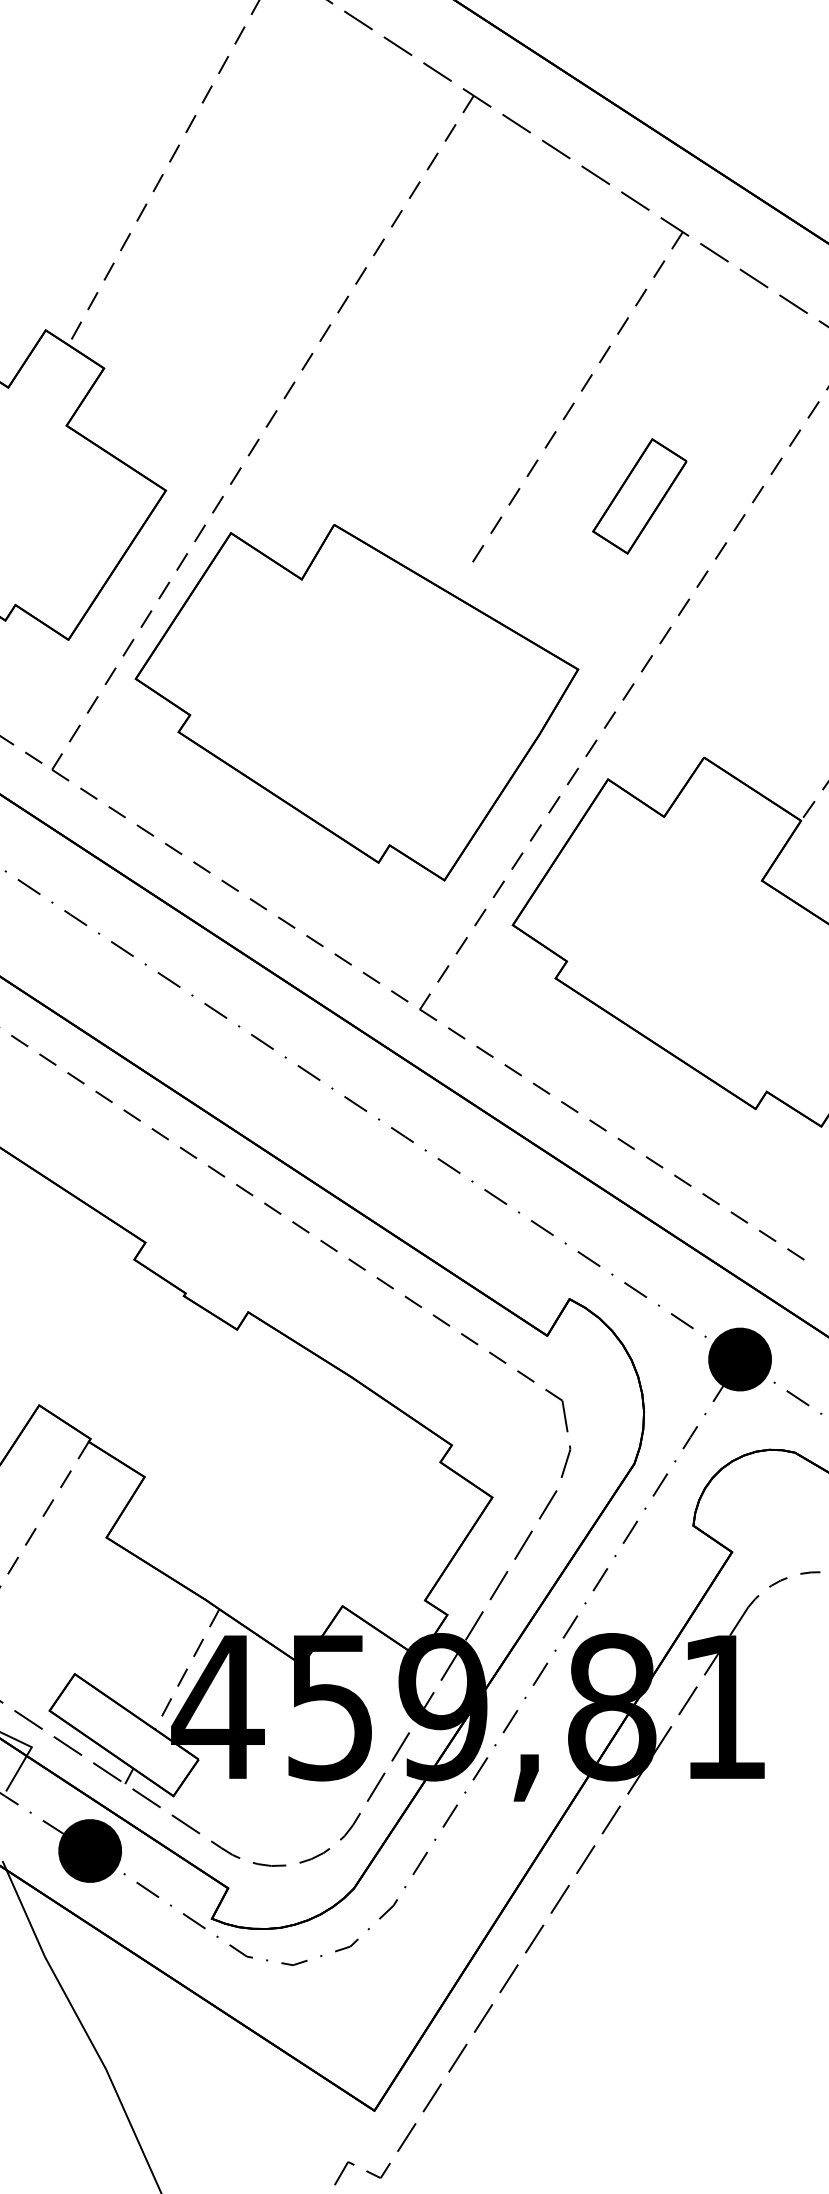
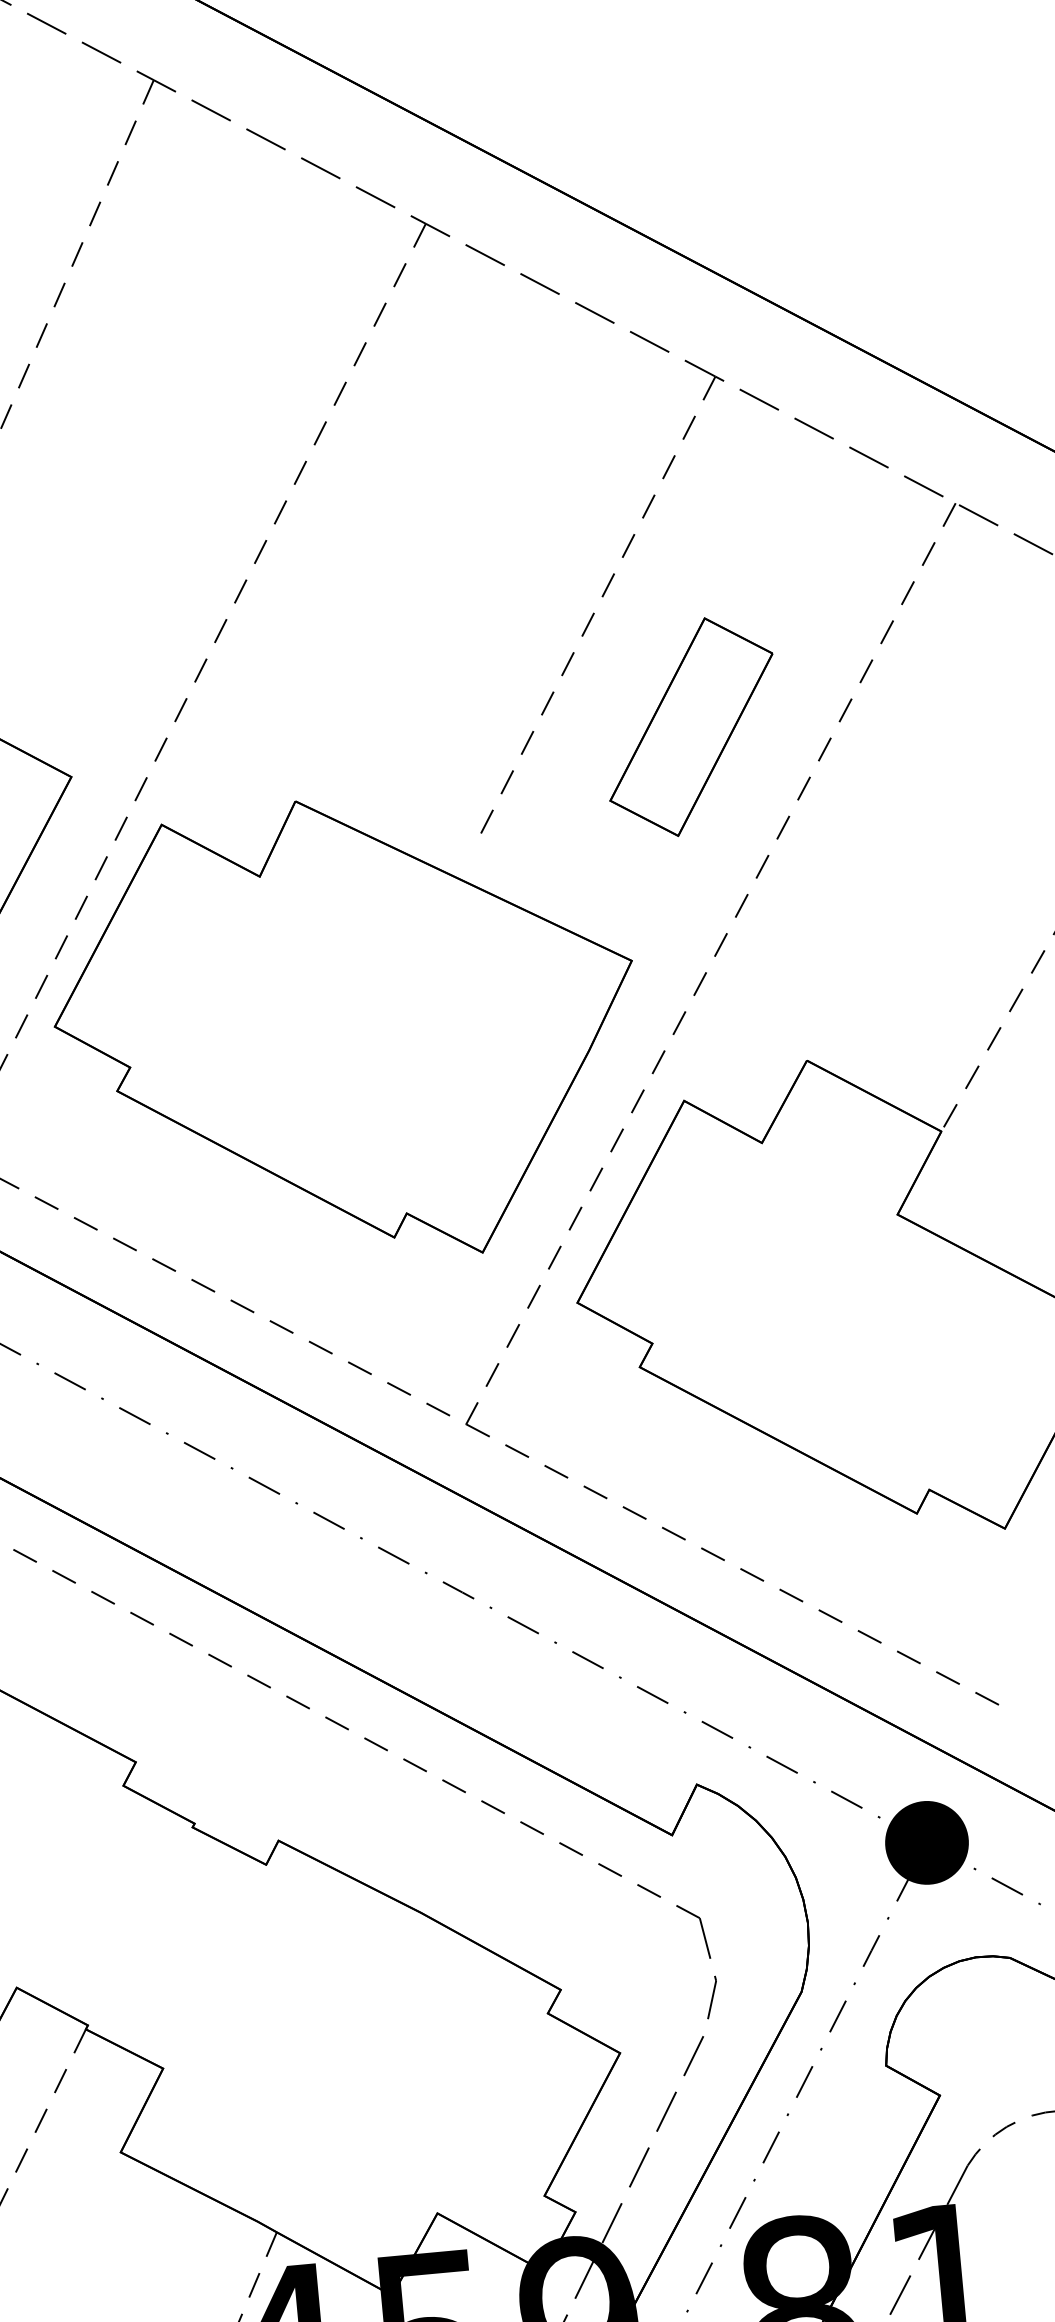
part: (639, 496) -> (690, 727), size x1.43

